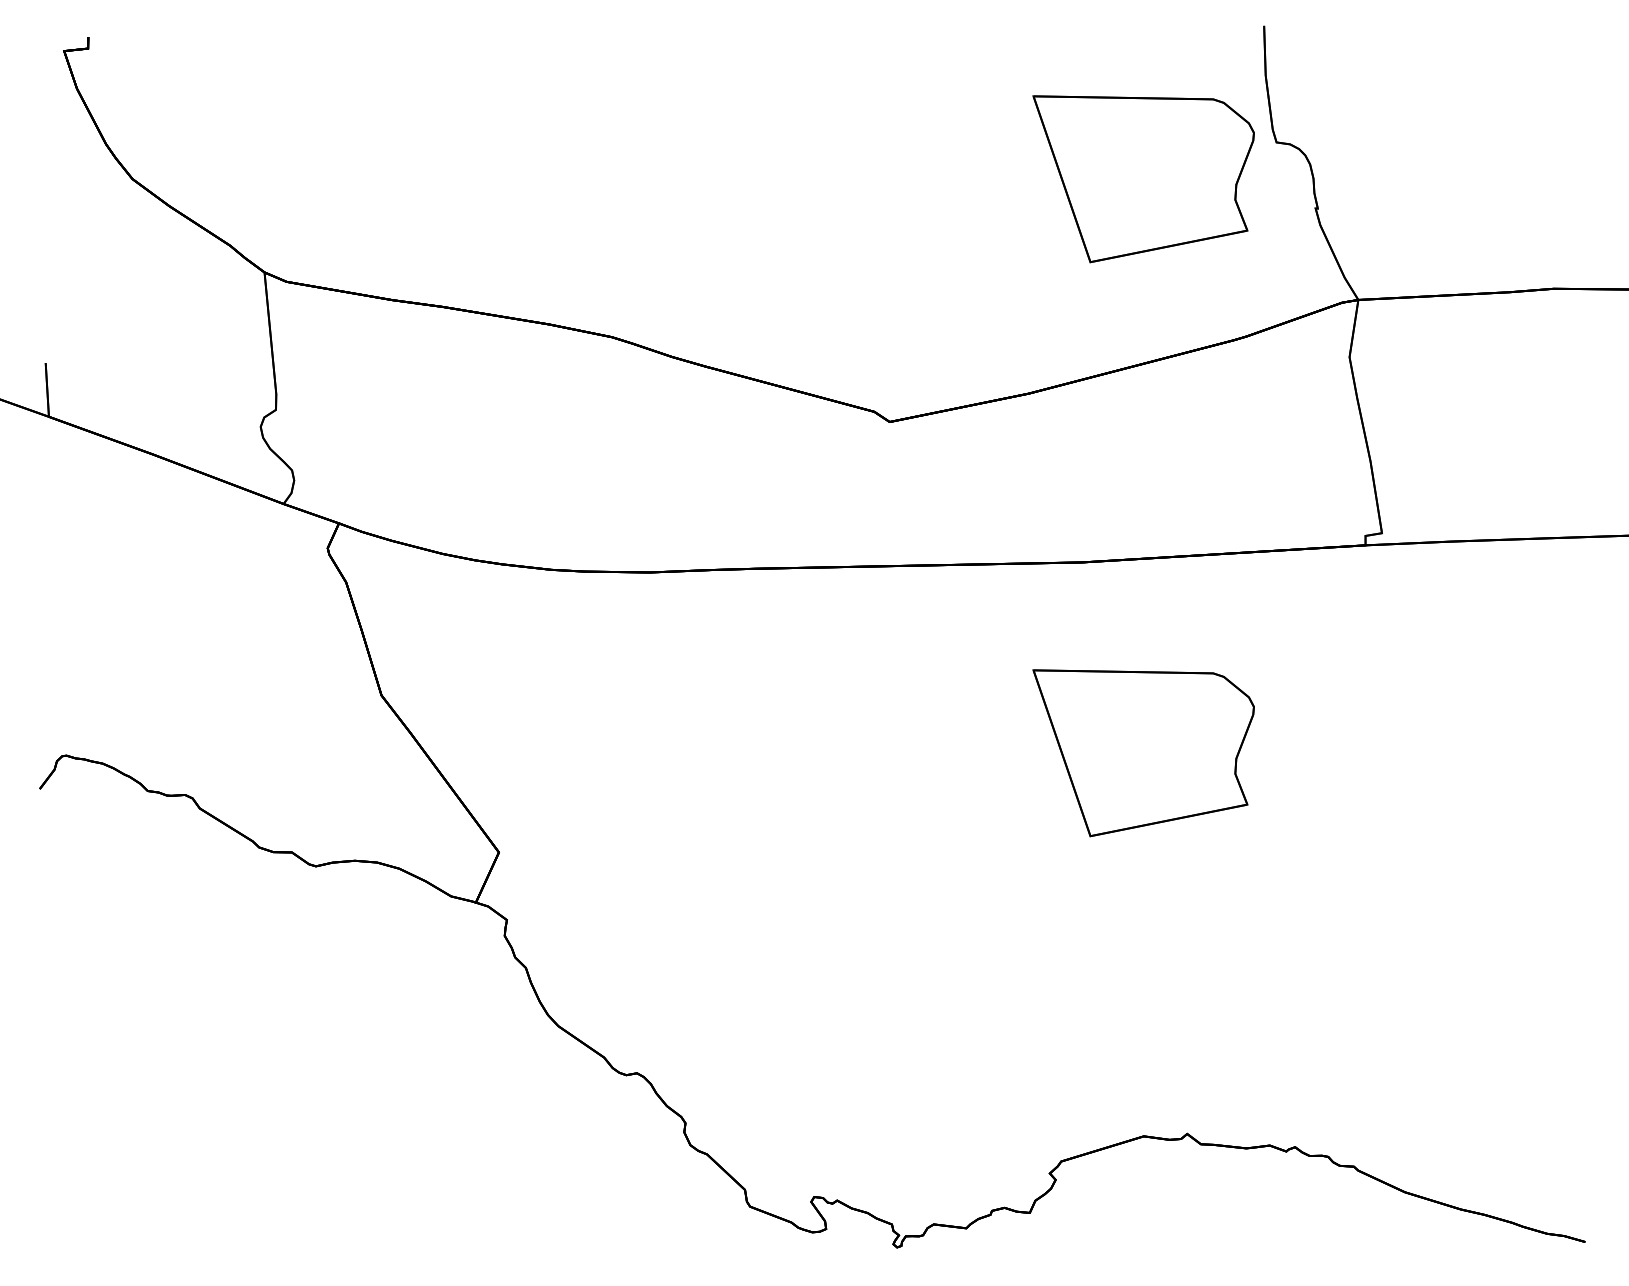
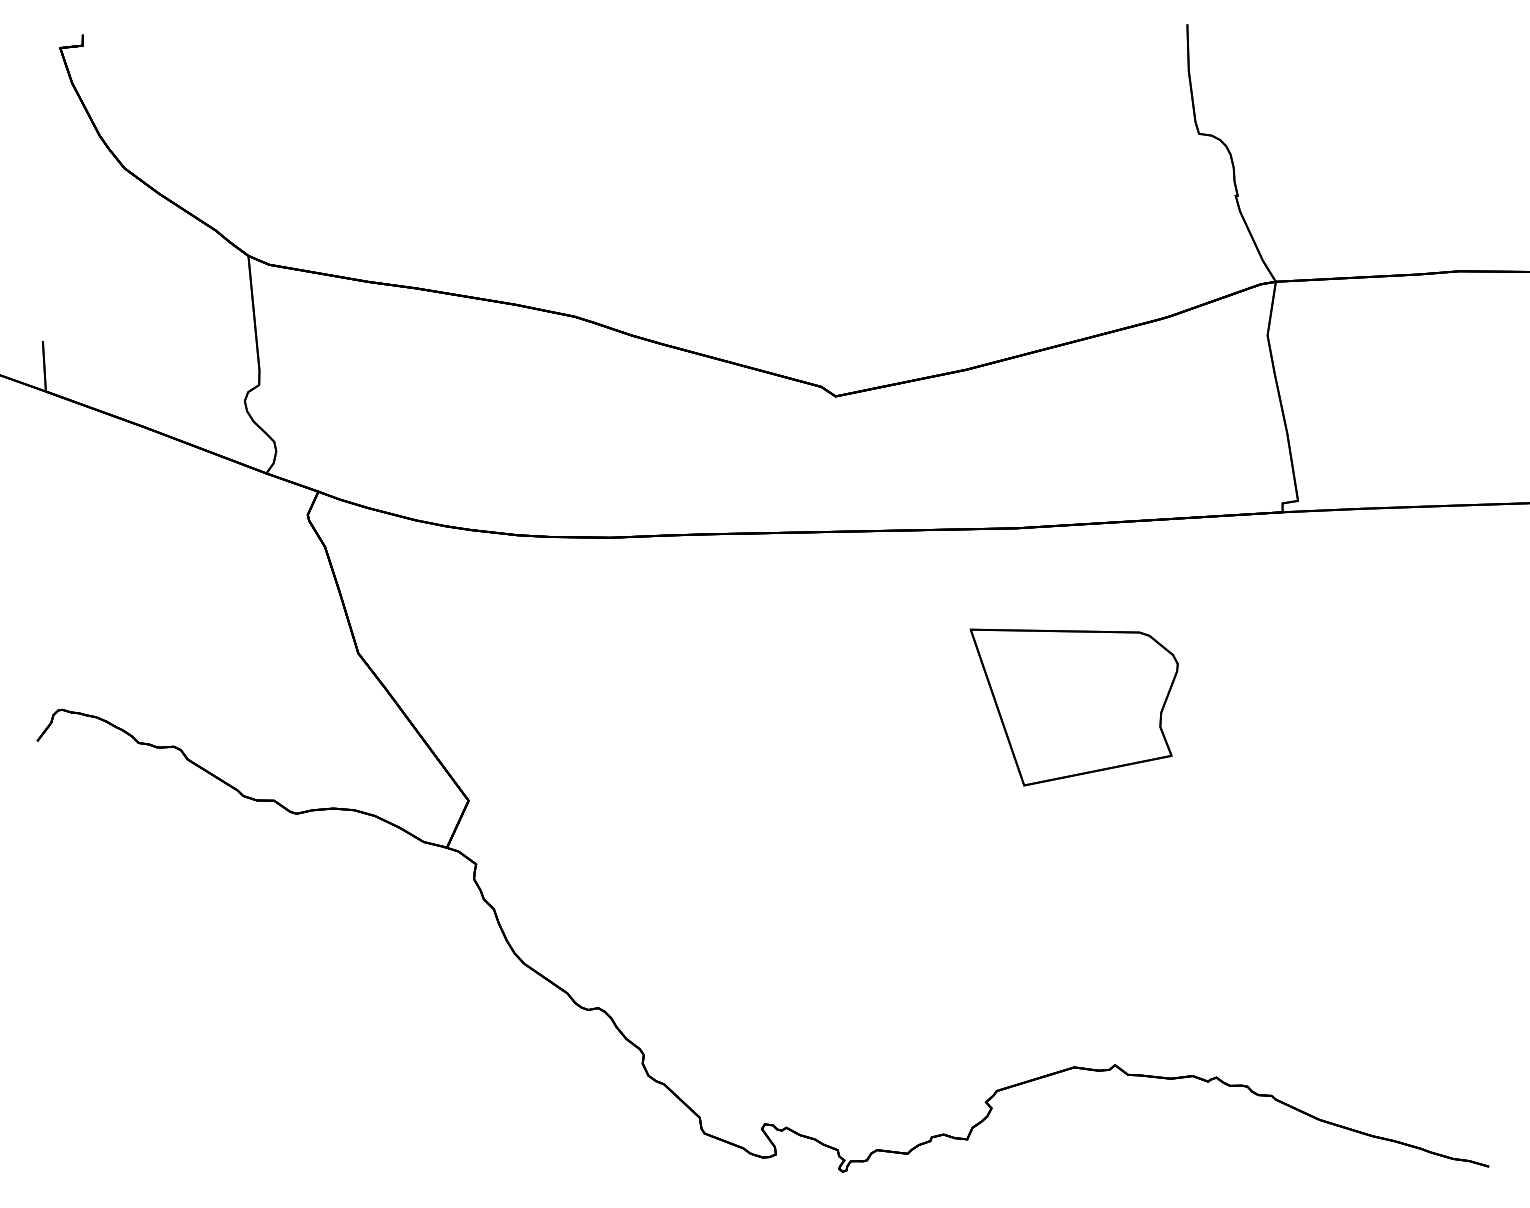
part: (1143, 179) -> (1074, 168), removed

